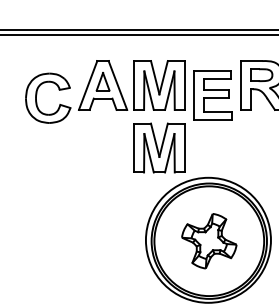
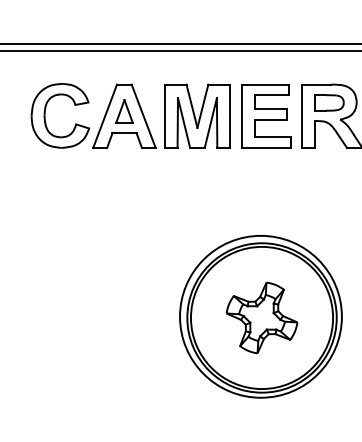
part: (212, 95) -> (266, 116), moved
part: (36, 97) -> (45, 115), moved
part: (159, 147) -> (197, 196), removed

